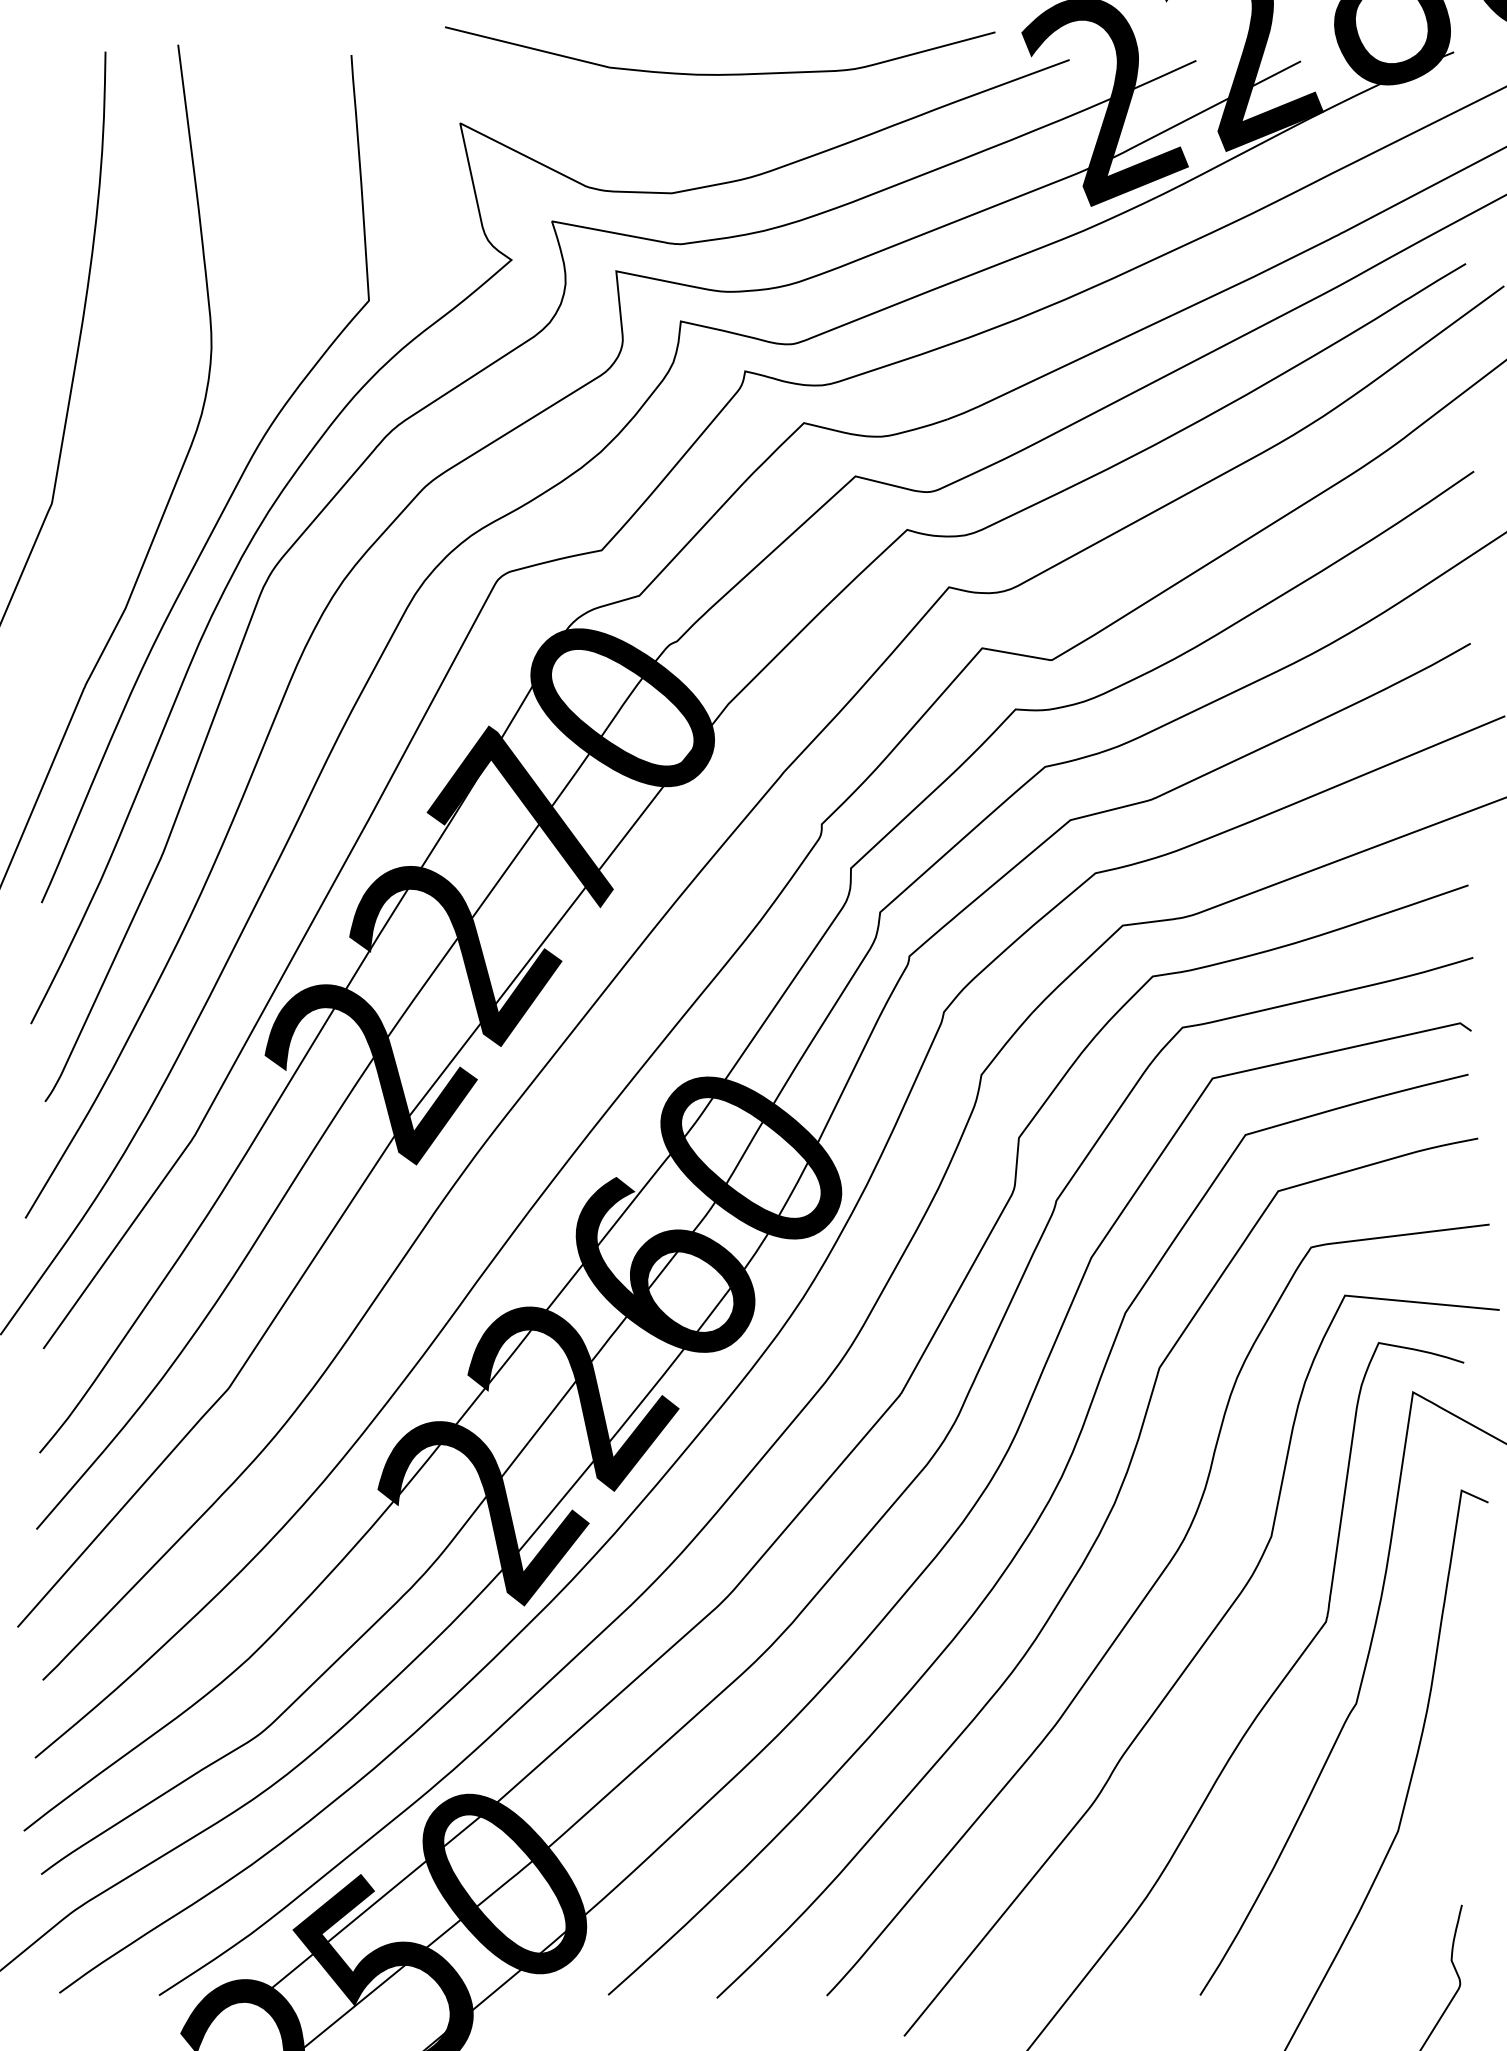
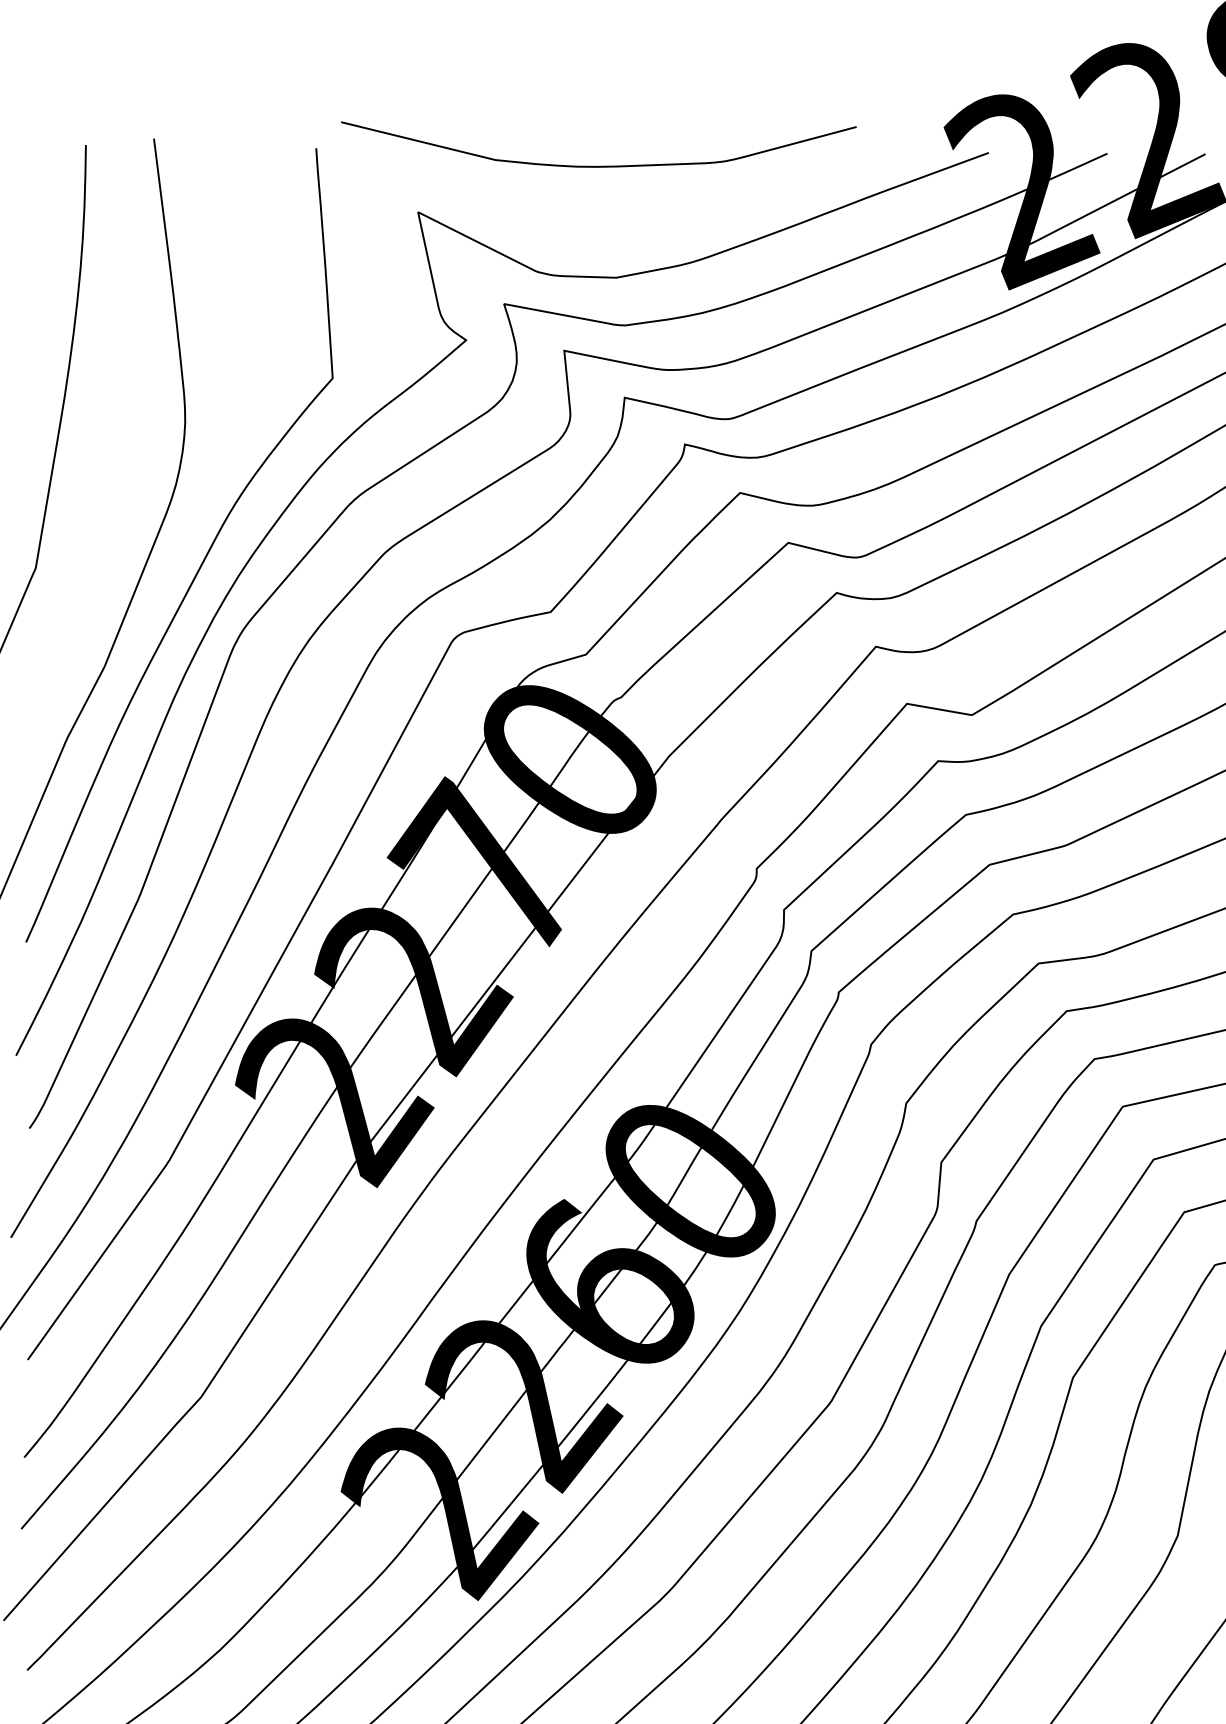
curve: (723, 73) -> (601, 165), moved

